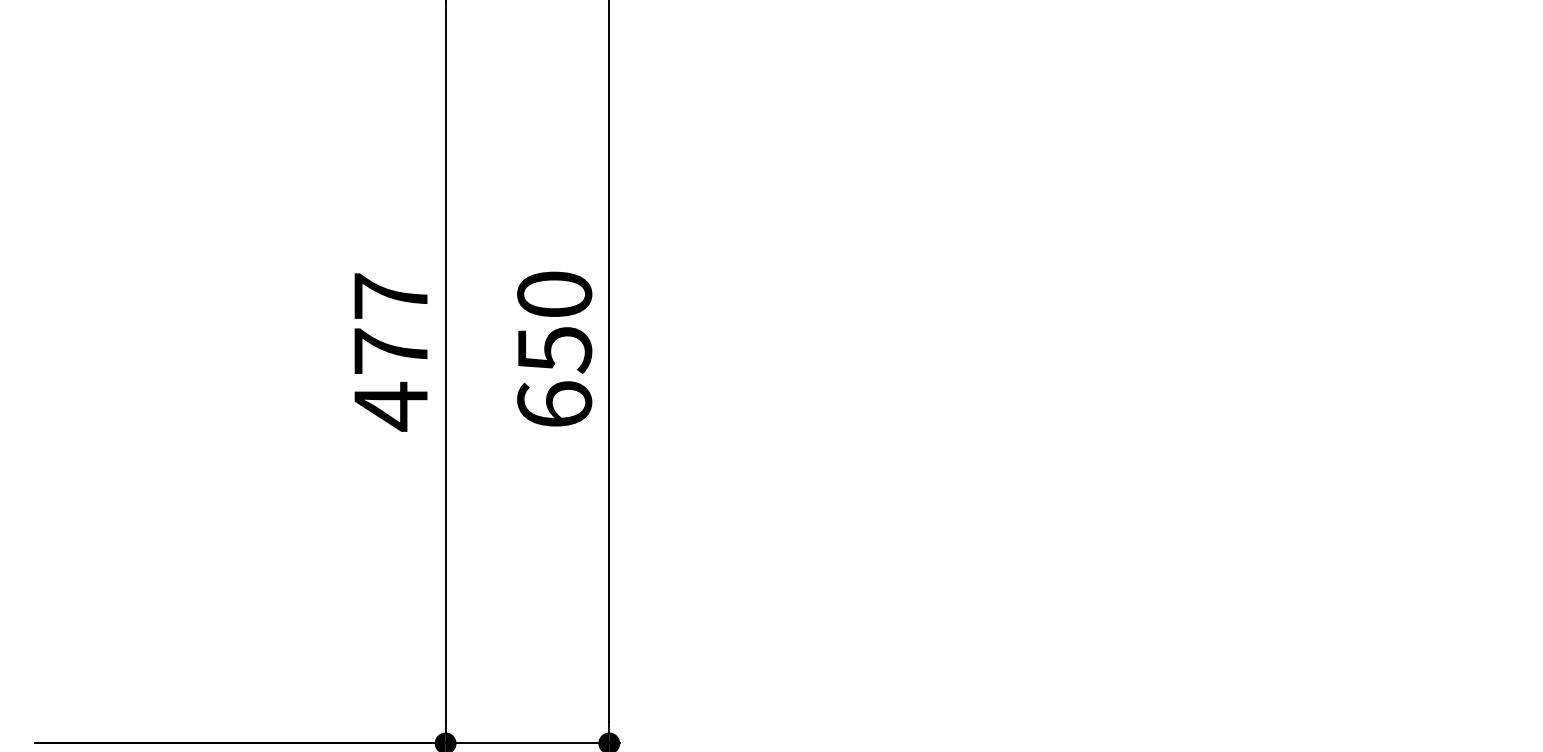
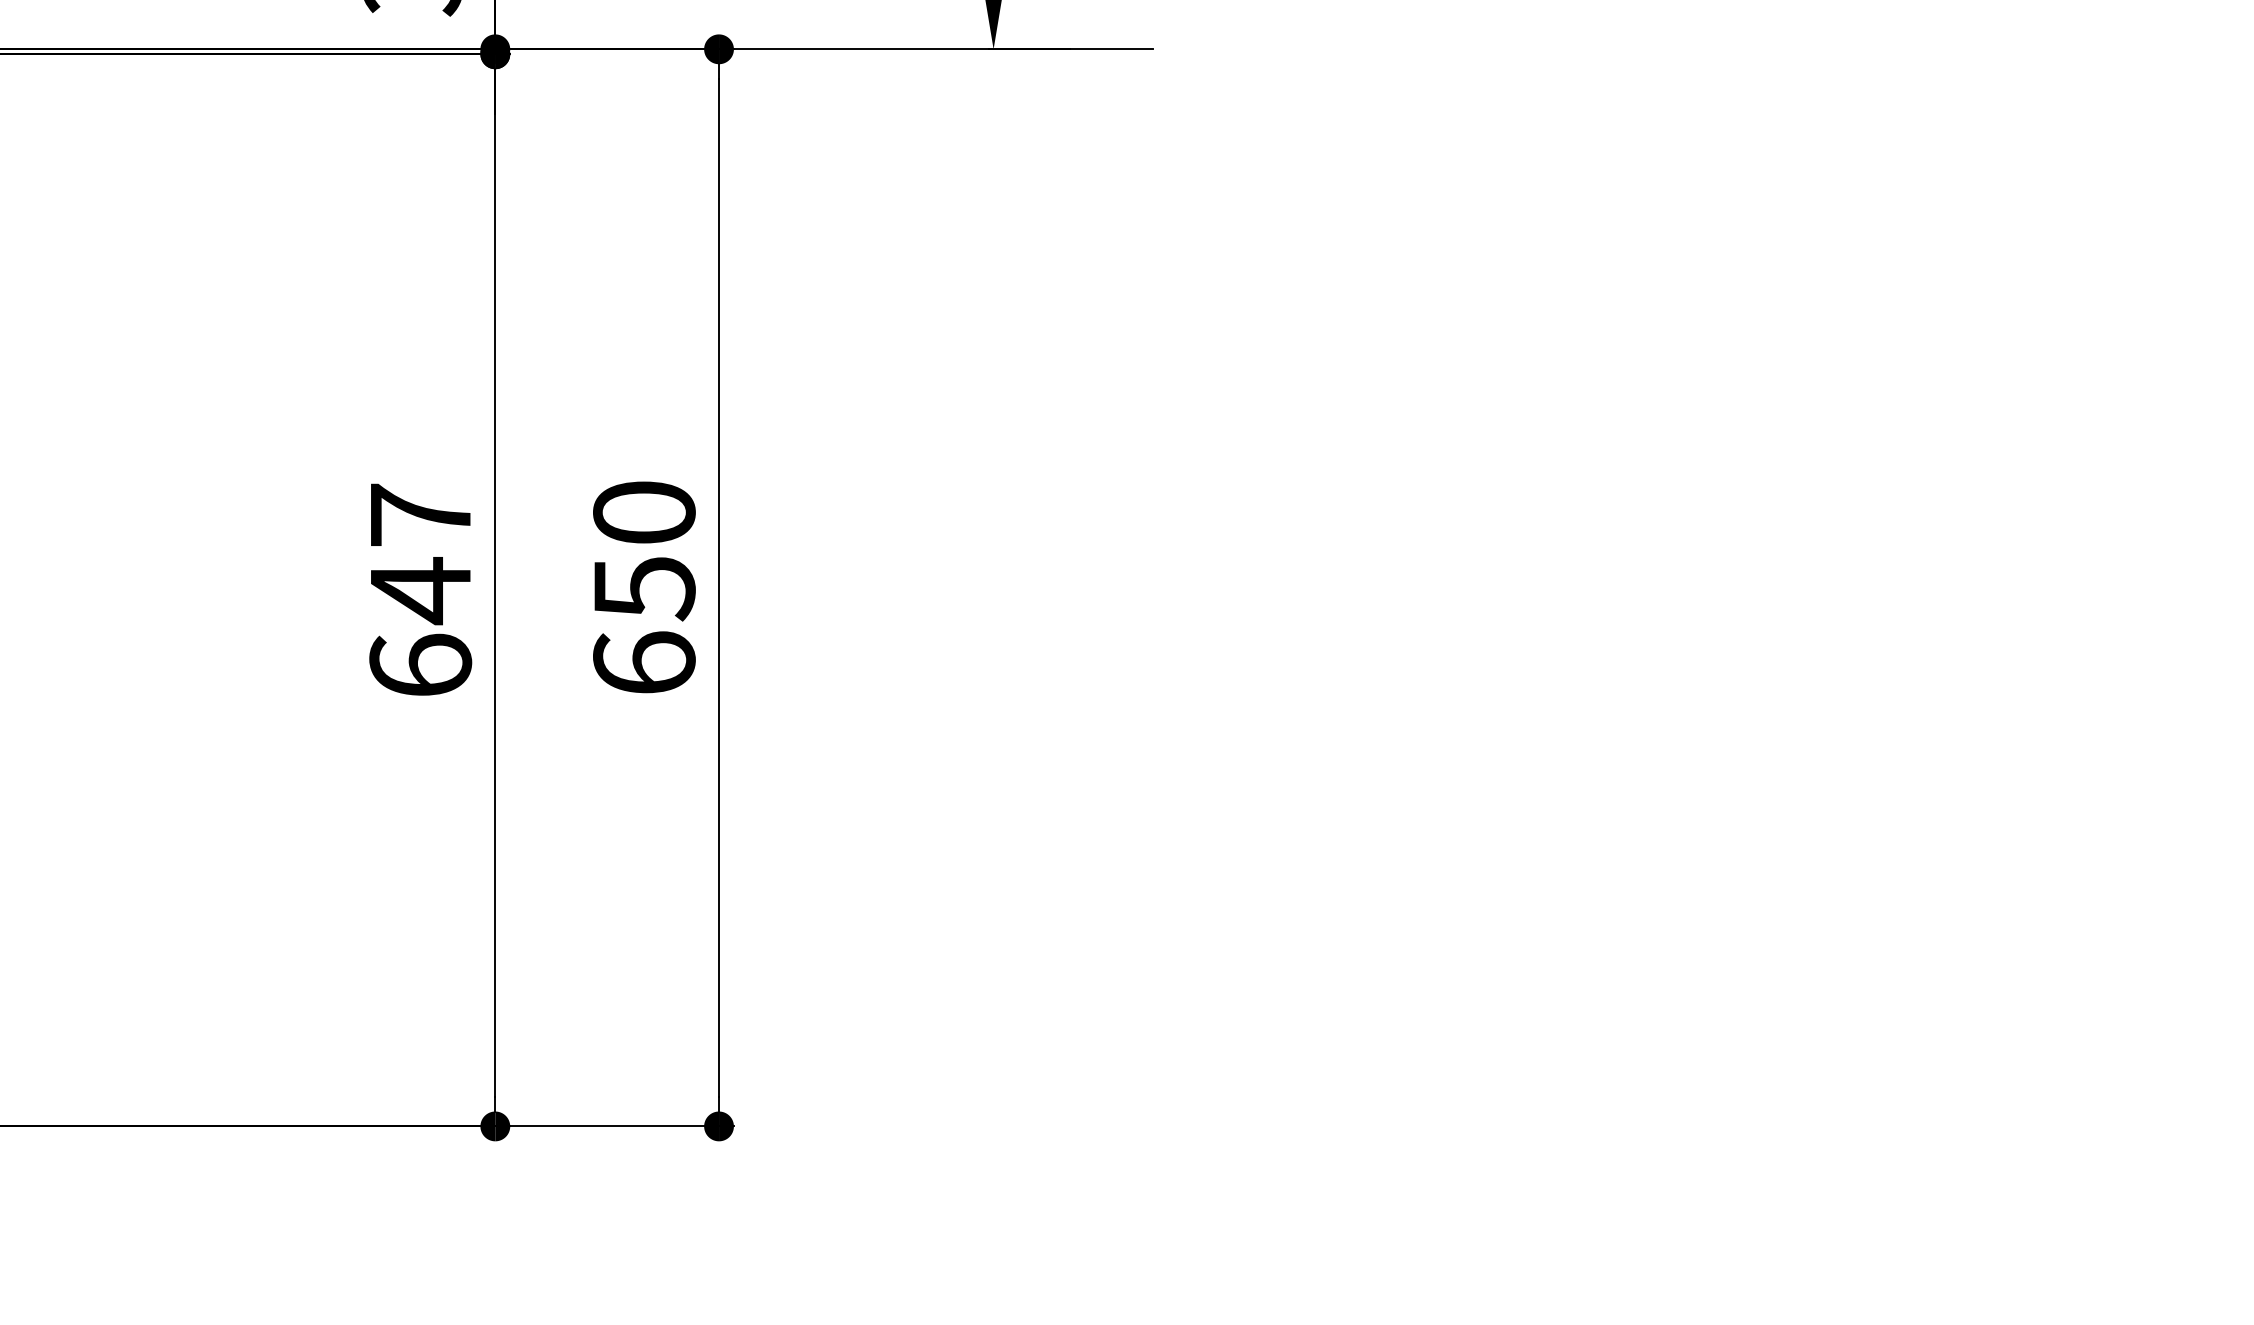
text: (390, 379) -> (420, 628), 477 -> 647

